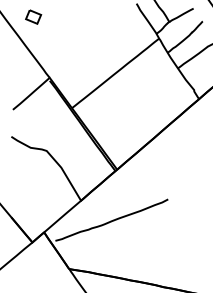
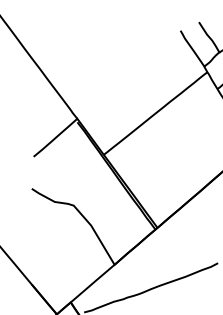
part: (33, 16) -> (58, 45), removed

